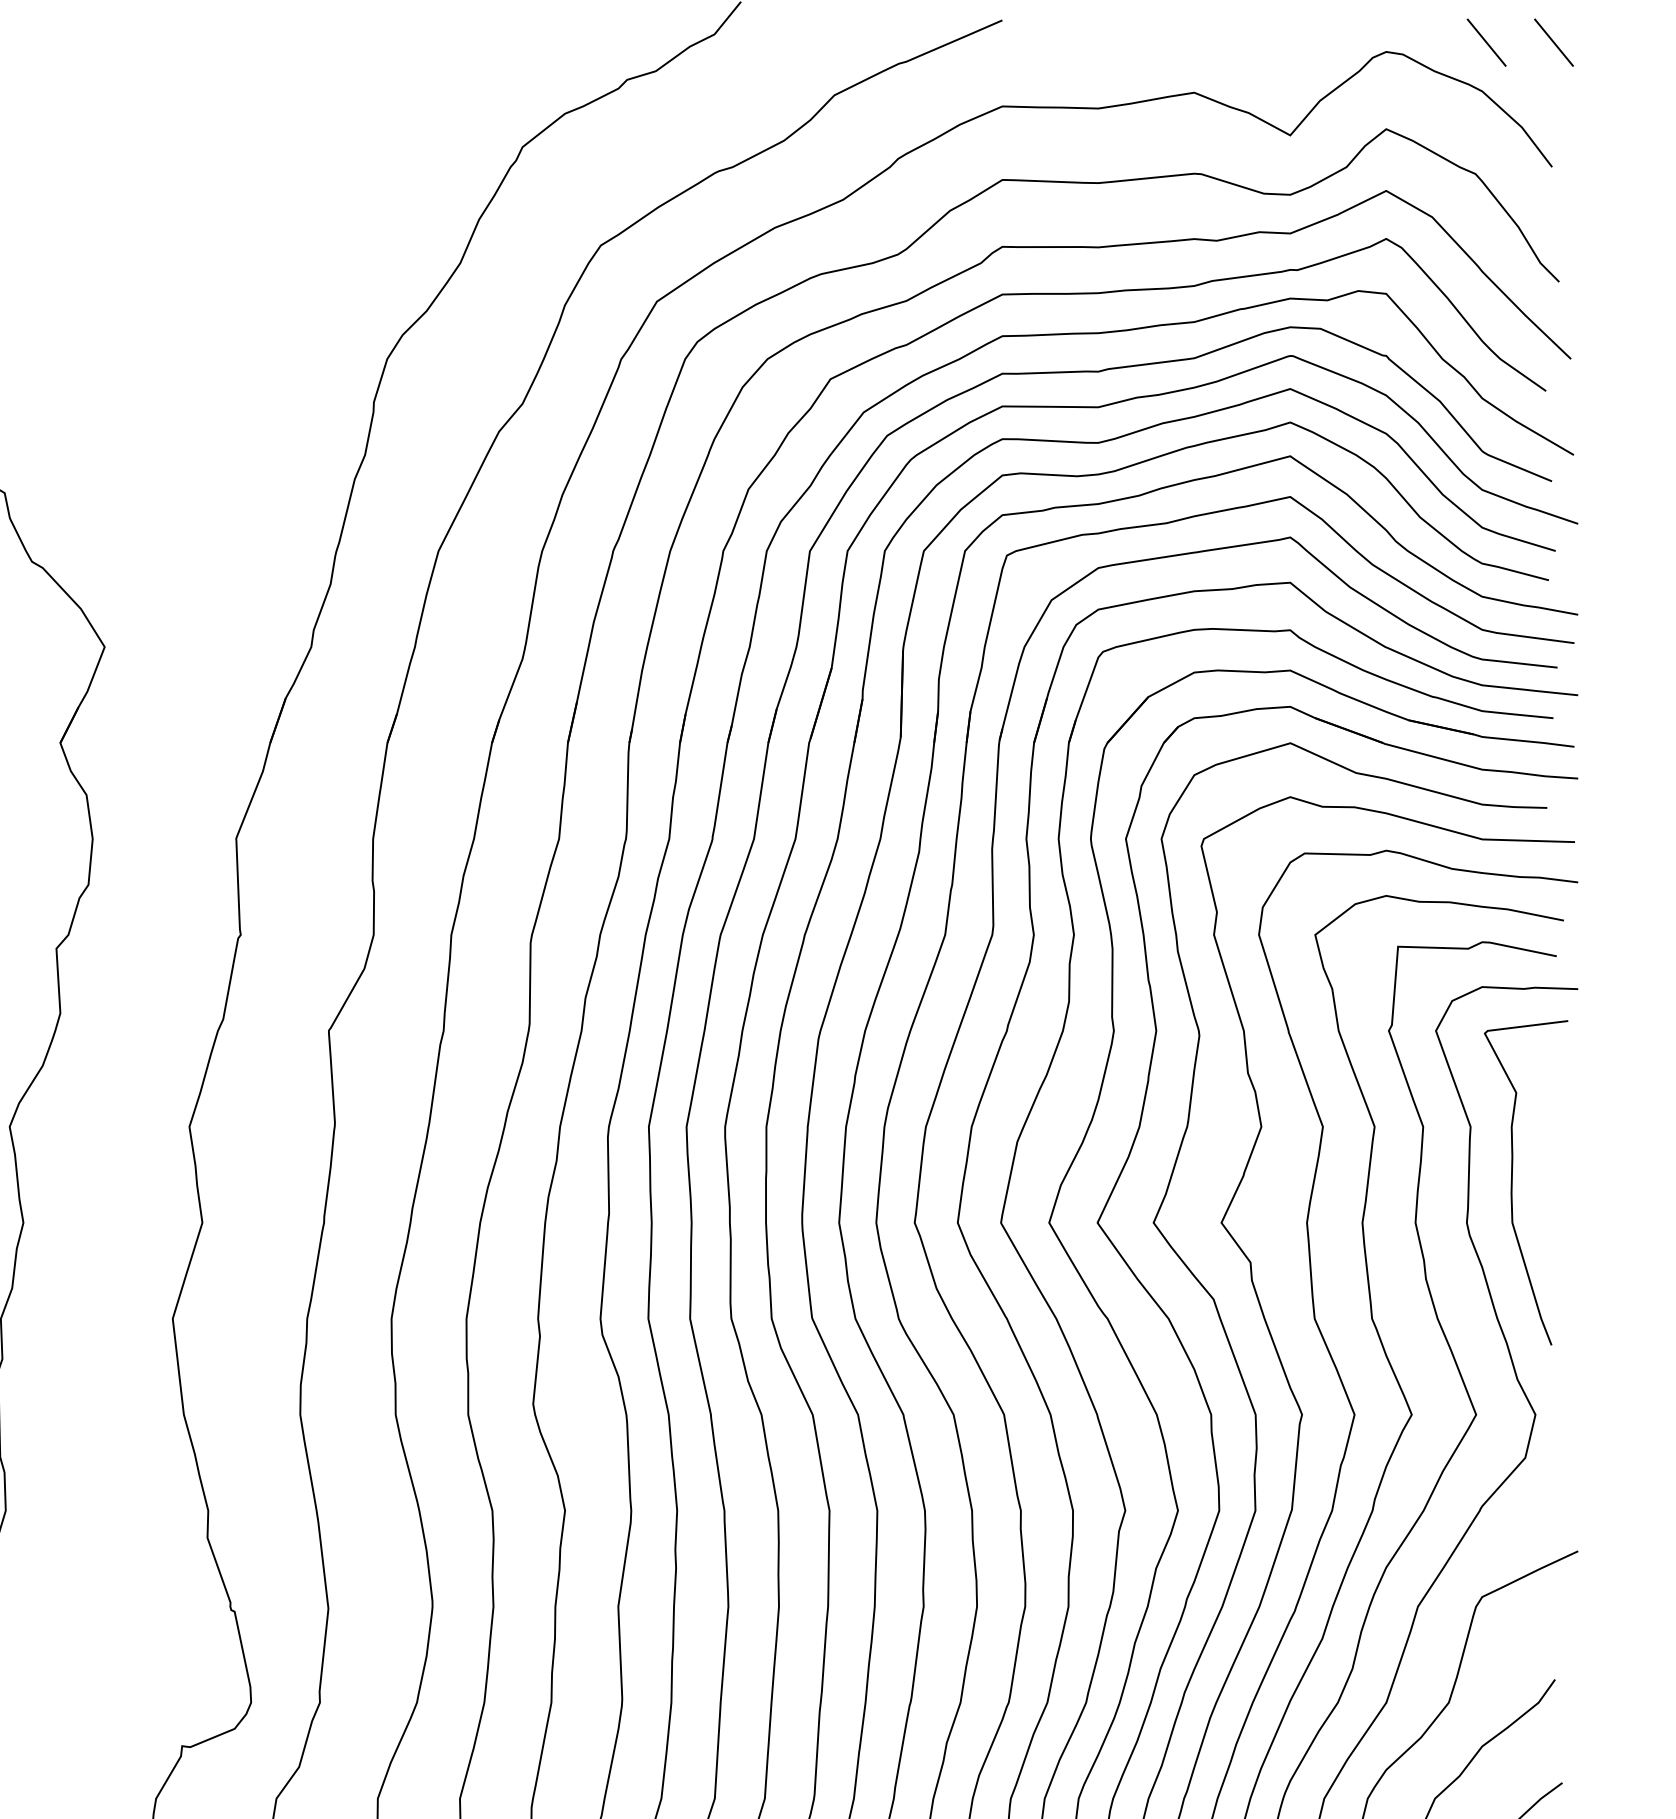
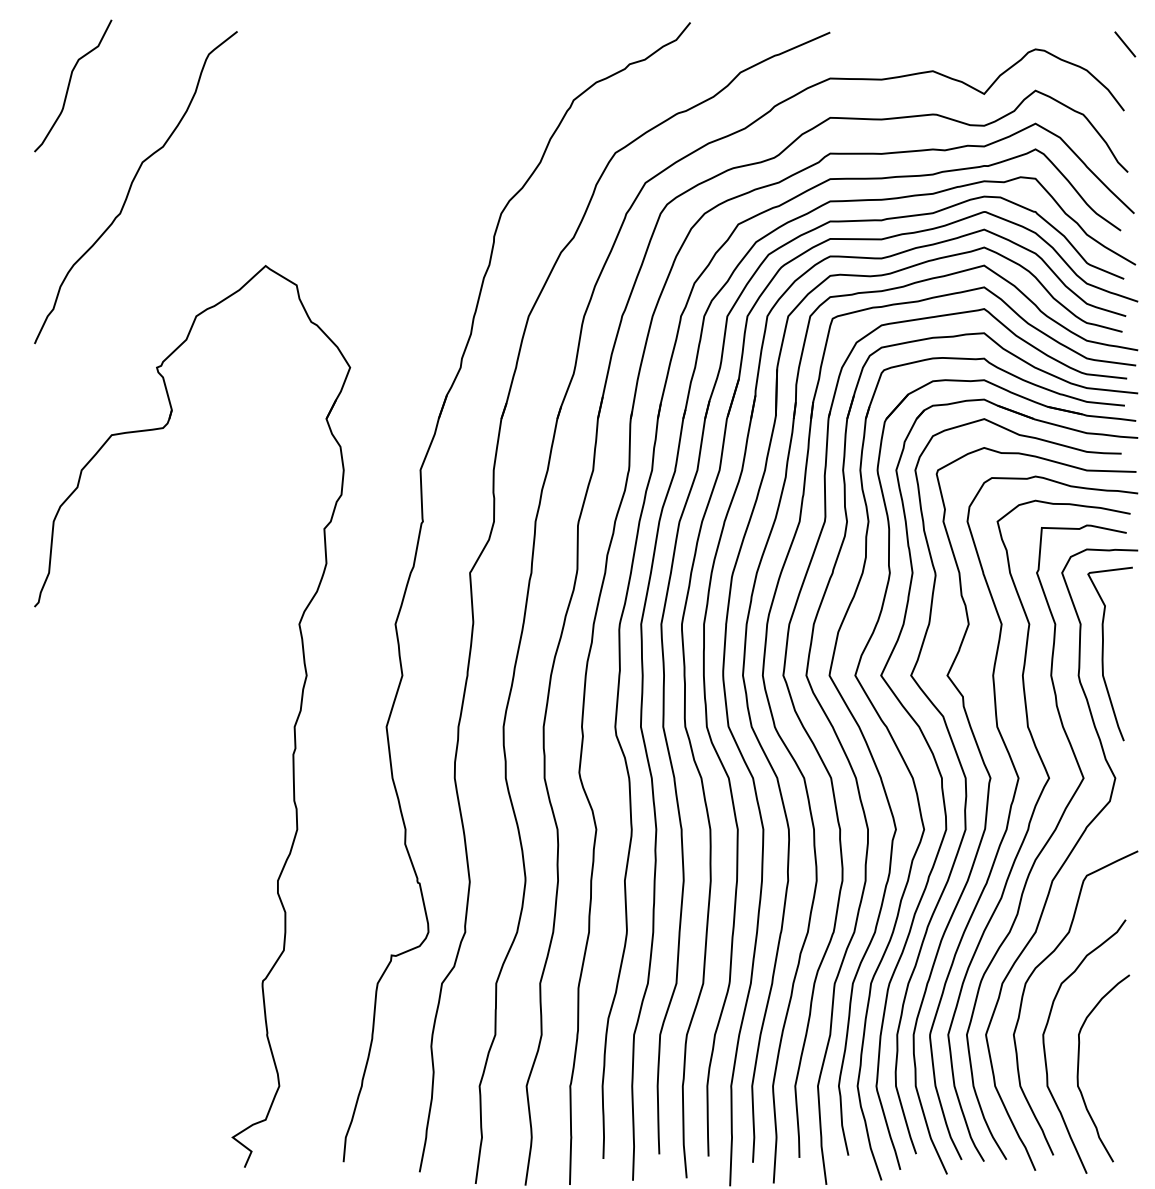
line: (1487, 42) -> (1089, 44), removed

